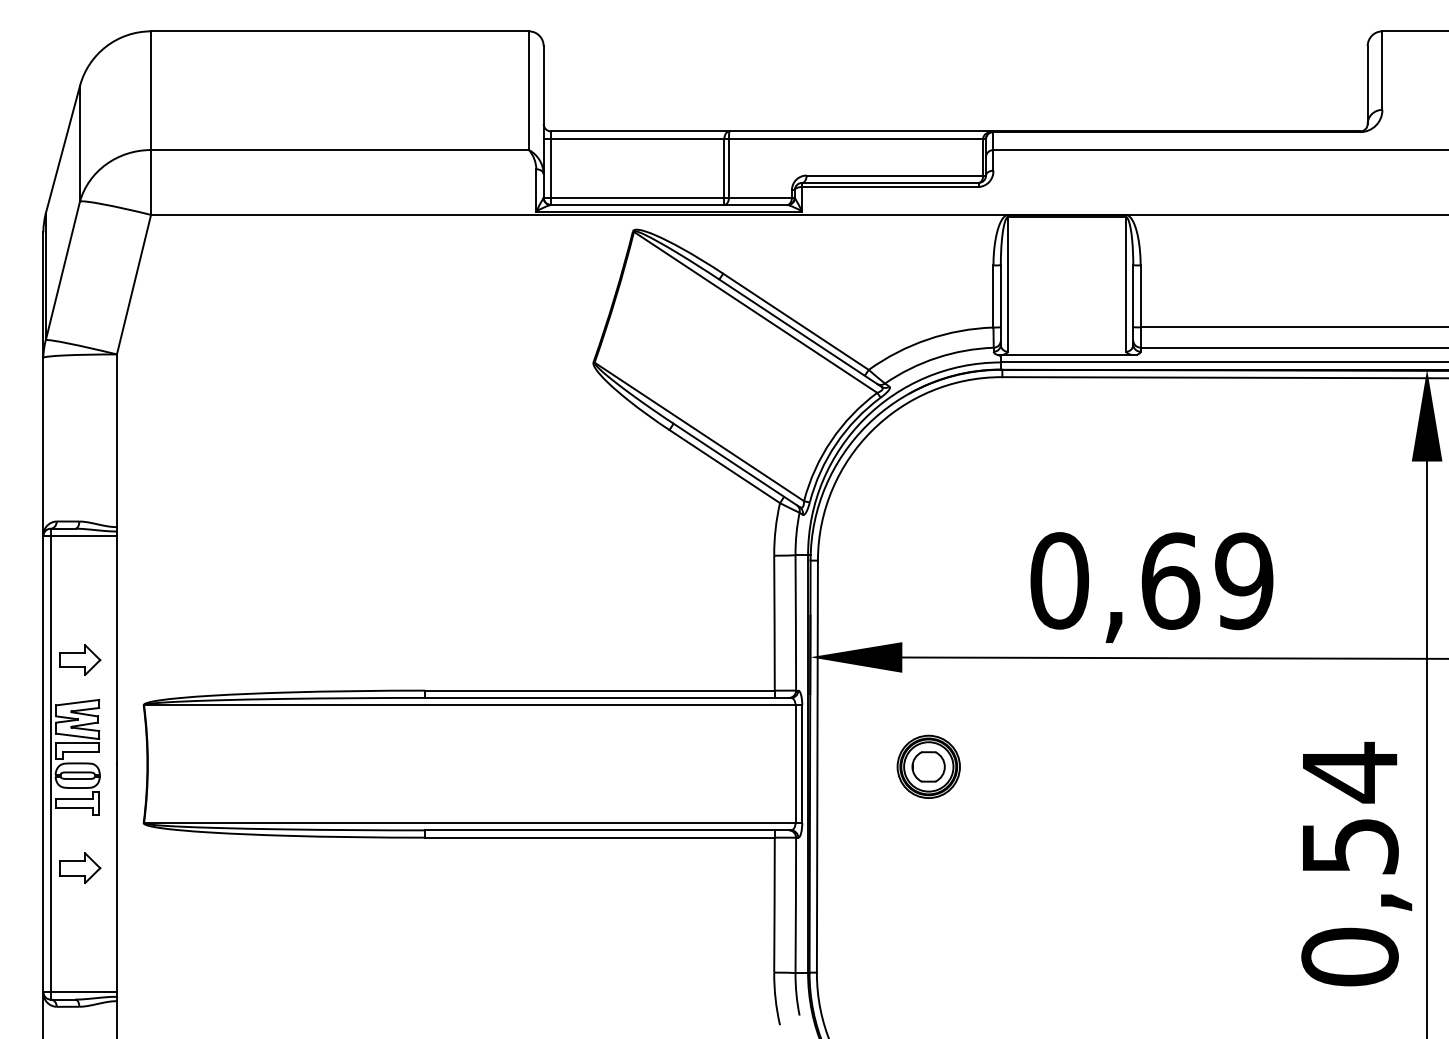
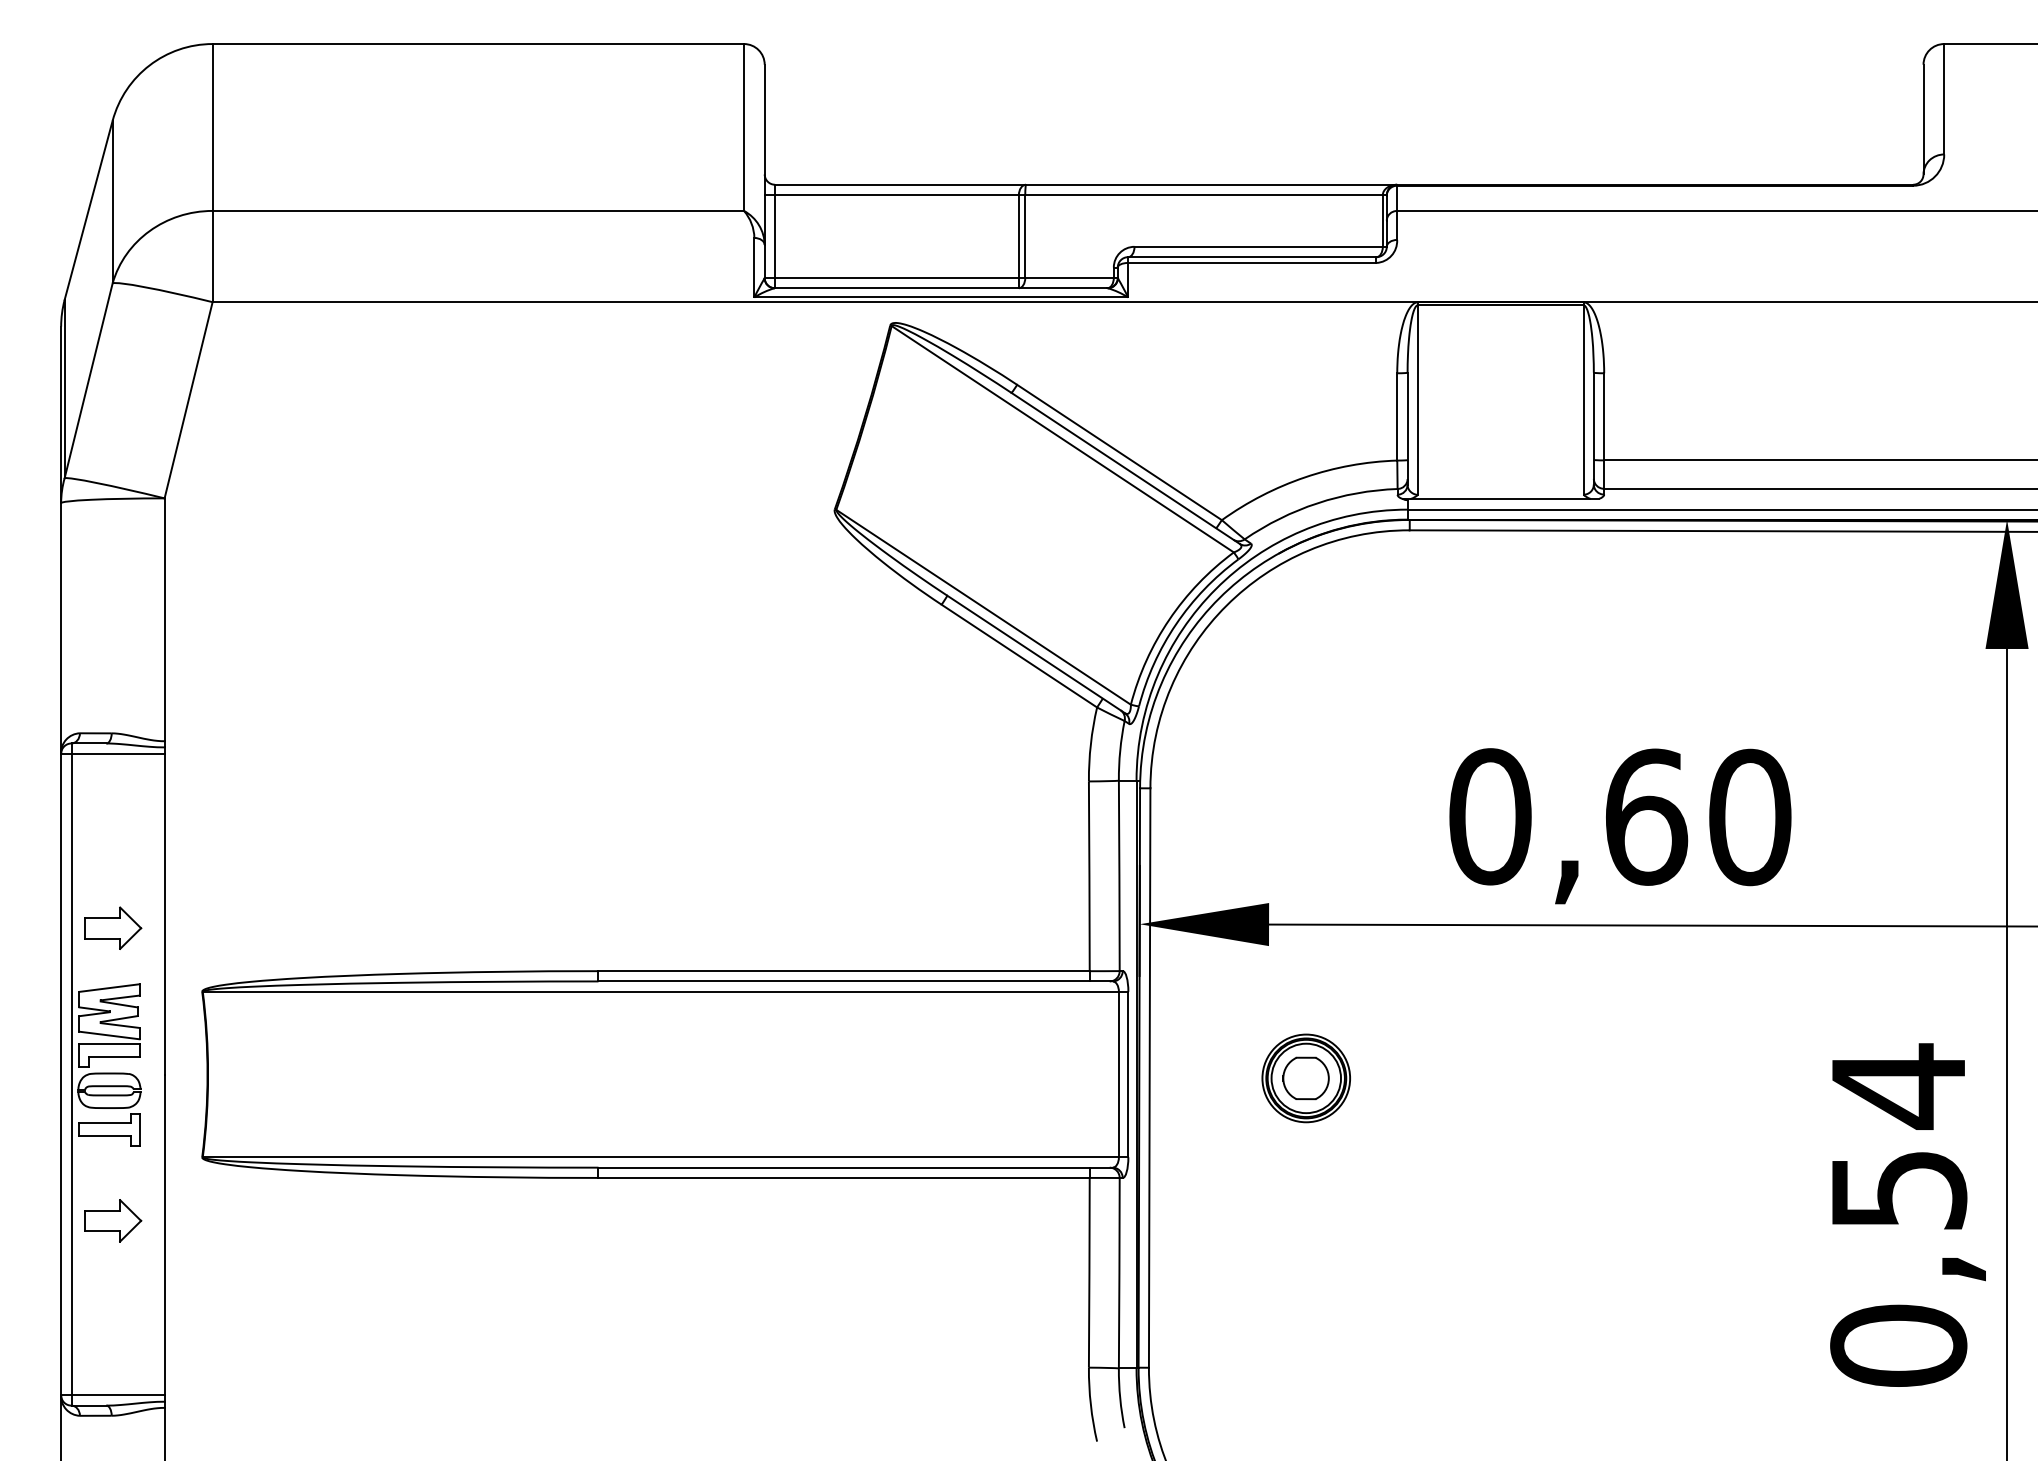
text: (1243, 581) -> (1749, 817), 0,69 -> 0,60

